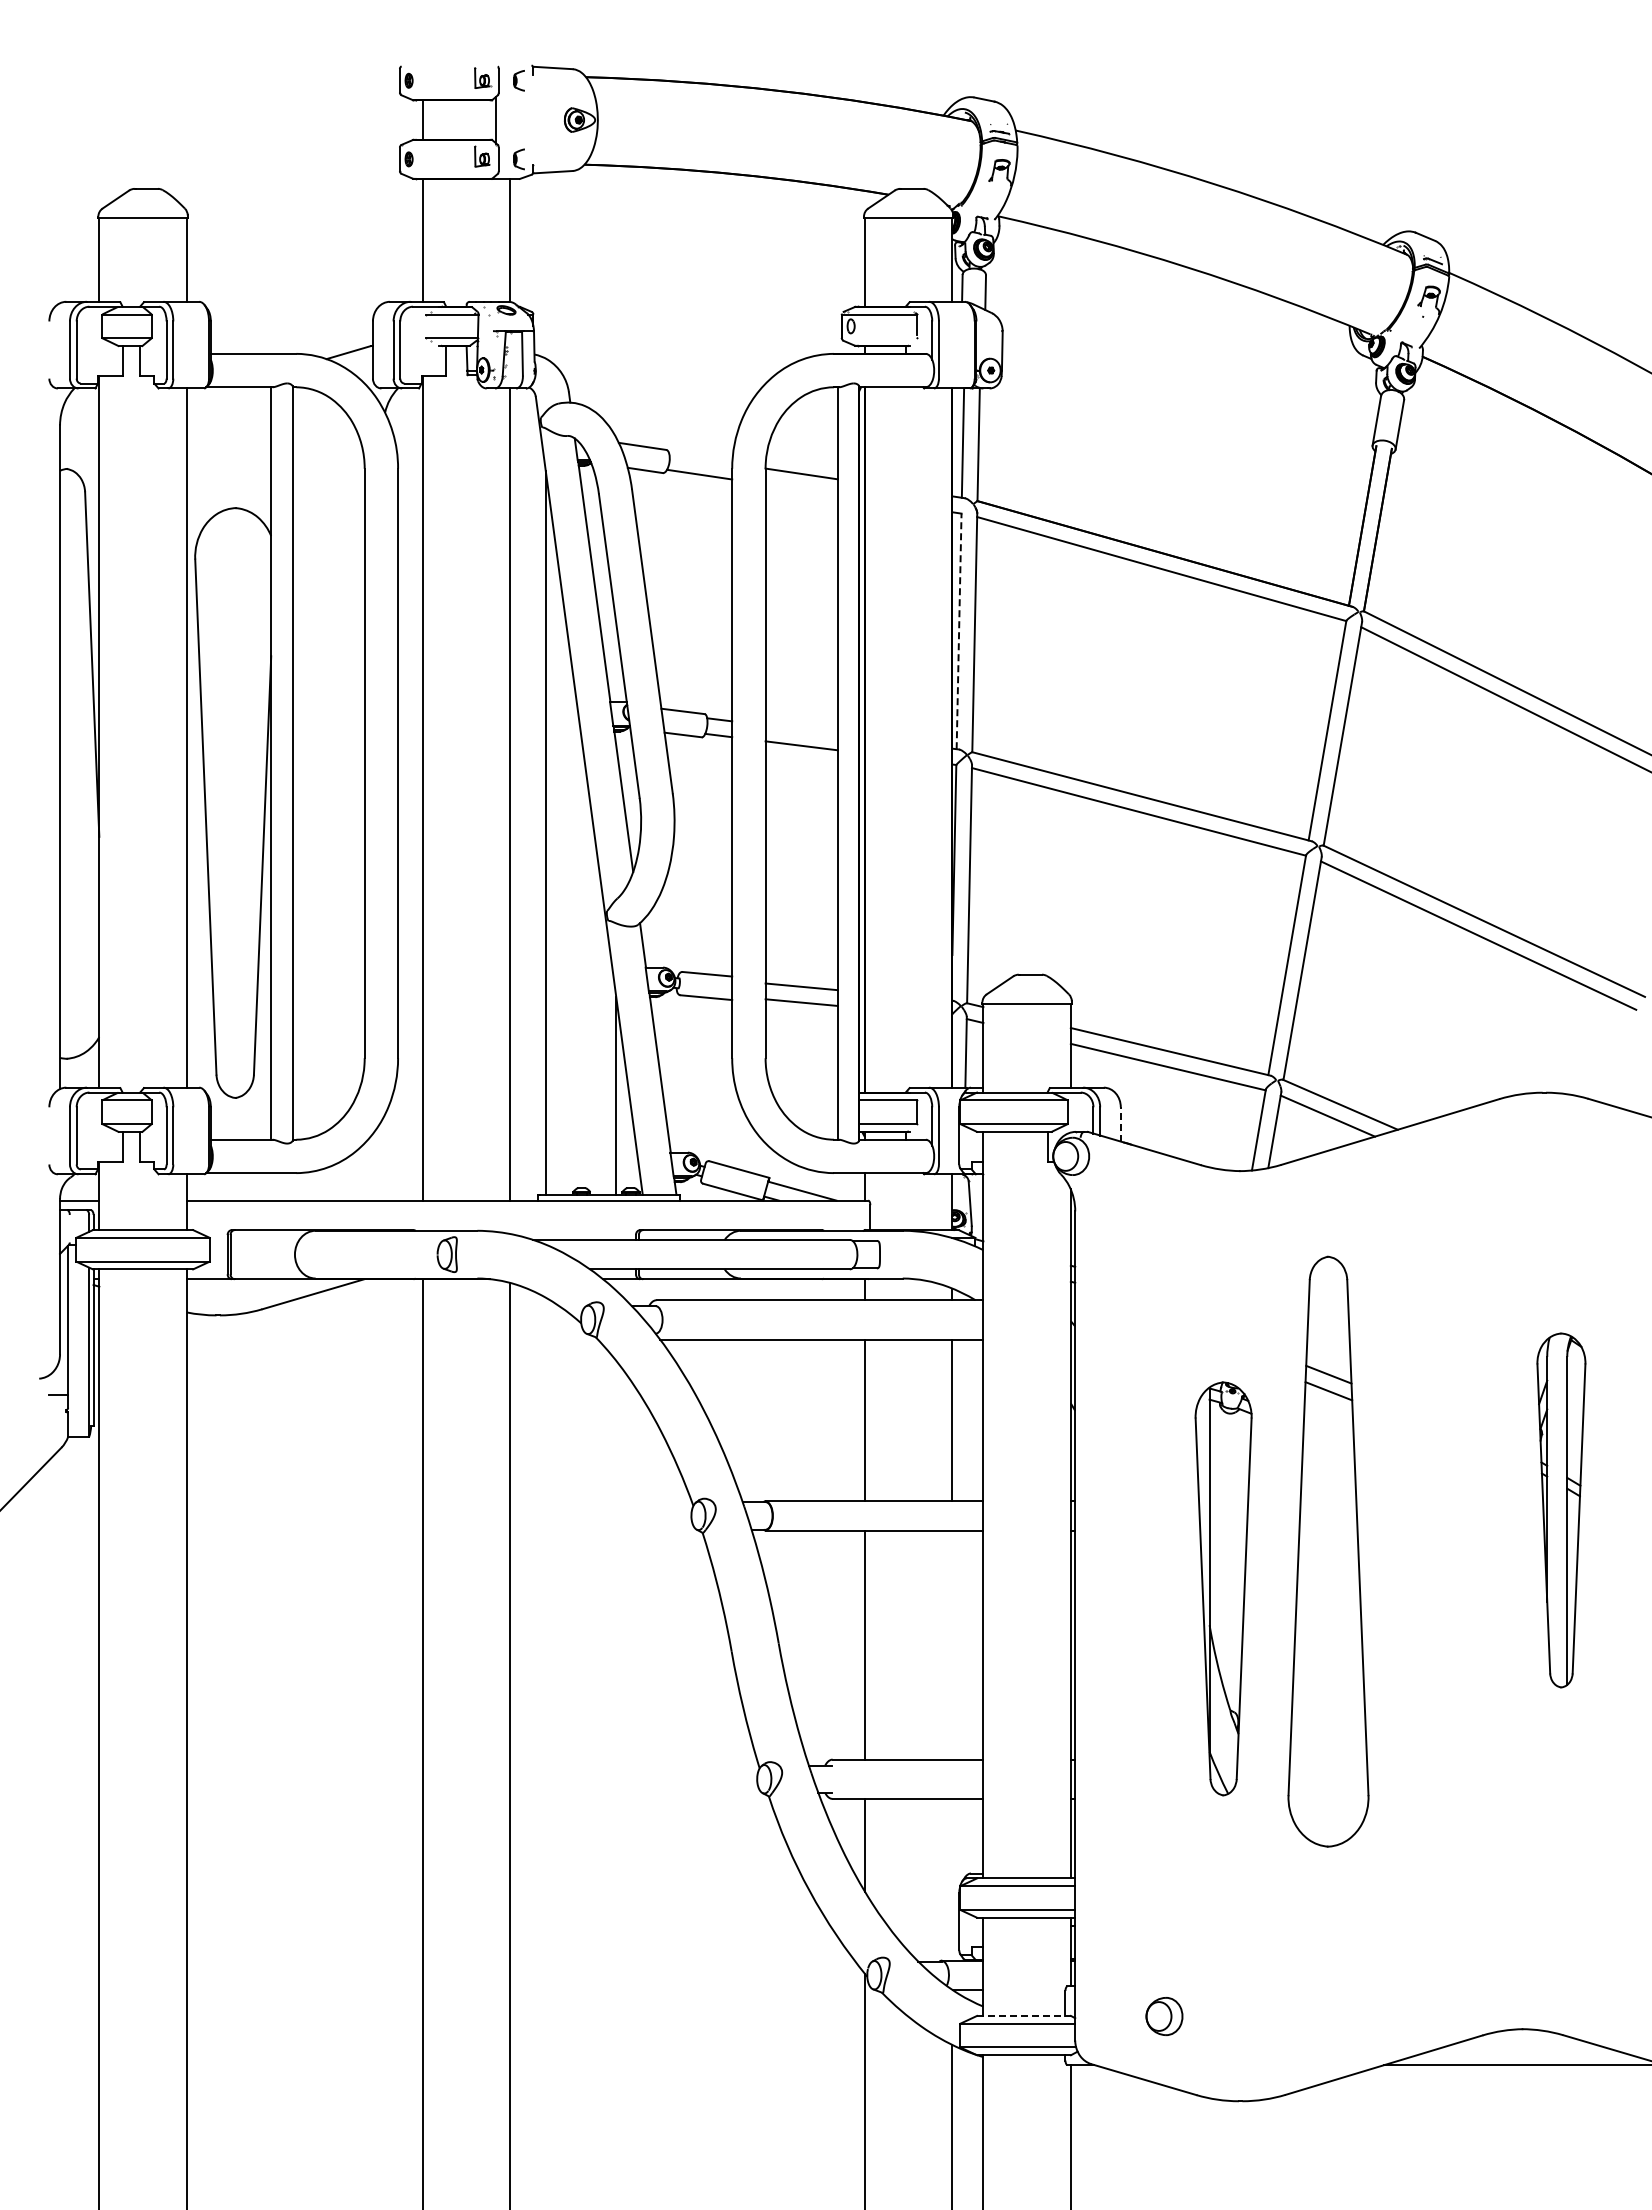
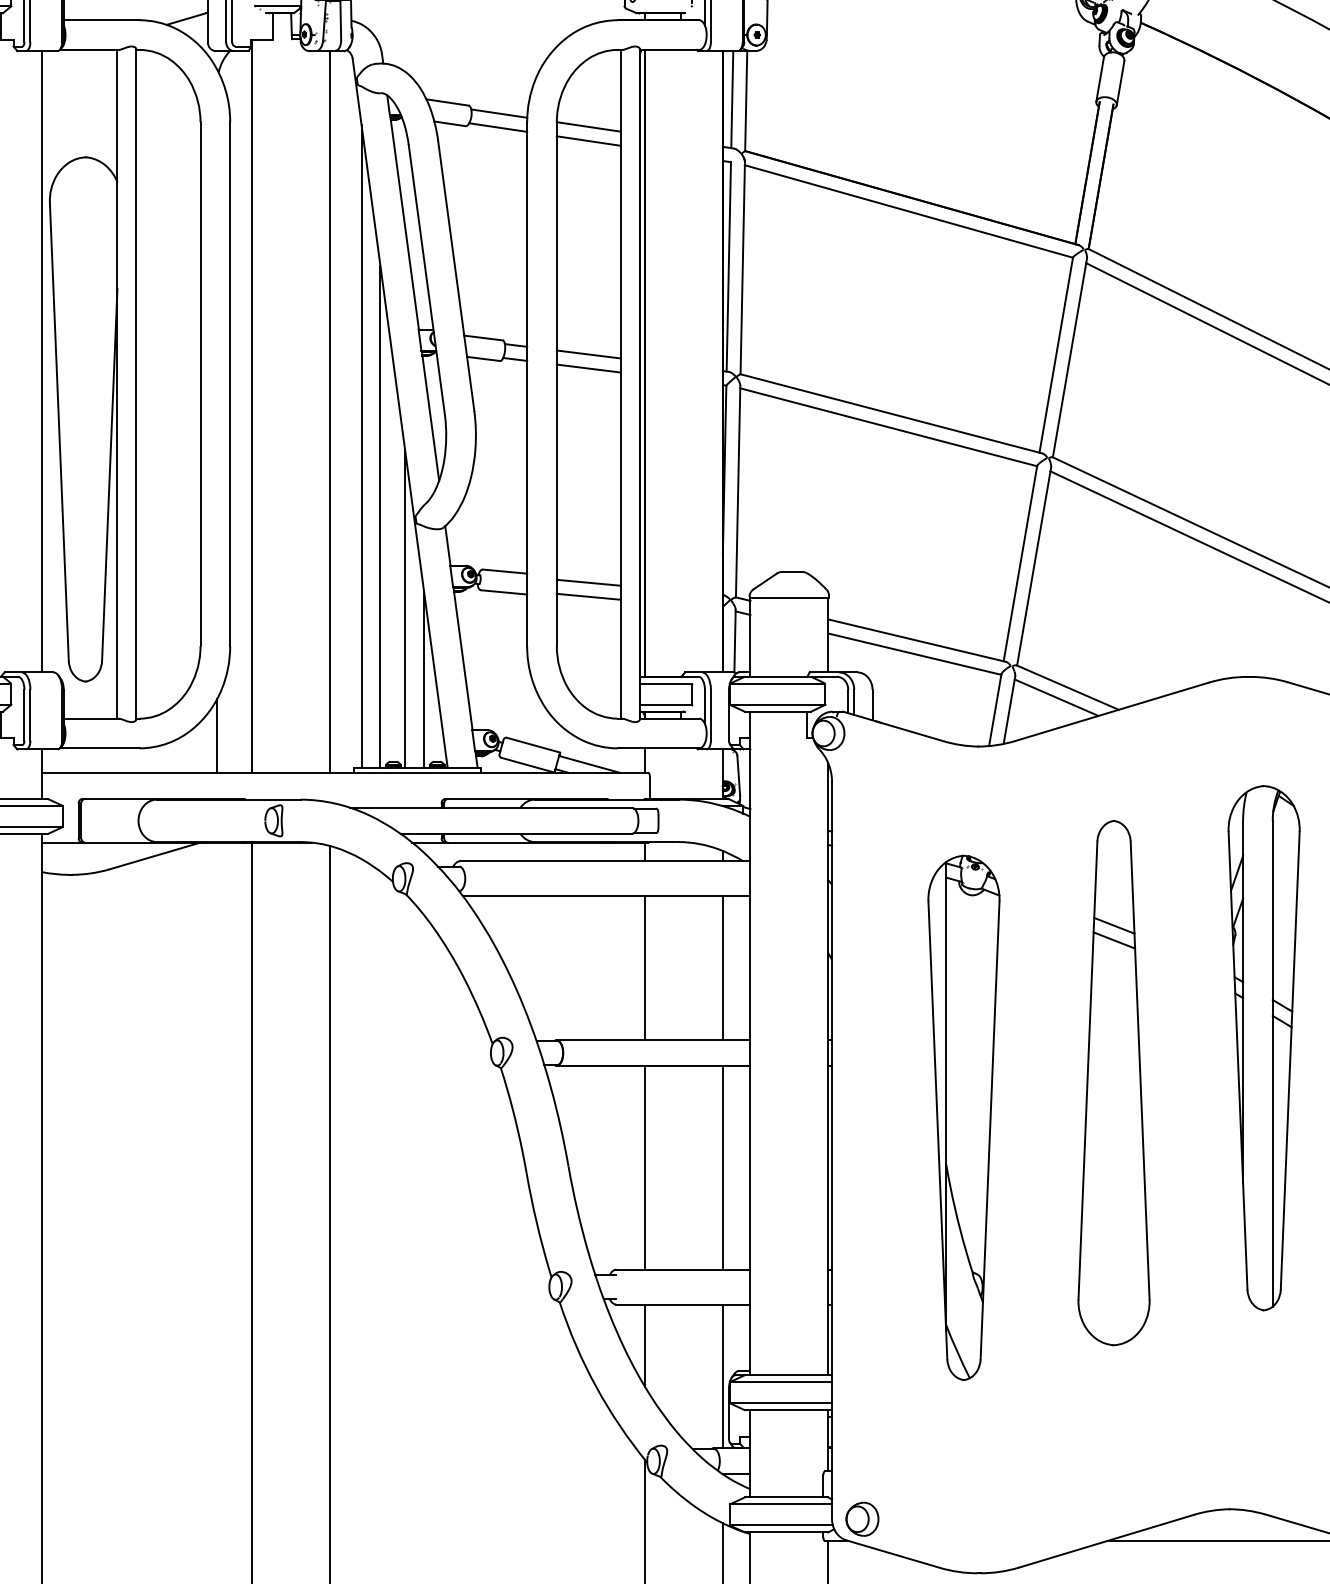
line: (700, 458) -> (498, 113), added
line: (801, 489) -> (588, 140), added
line: (959, 631) -> (729, 266), dashed -> solid
line: (801, 729) -> (588, 354), added
line: (567, 912) -> (380, 516), added
line: (594, 1015) -> (404, 608), added
line: (1120, 1123) -> (872, 704), dashed -> solid
line: (383, 1158) -> (217, 735), added
part: (1561, 1510) -> (1264, 1048), size x1.67
part: (1328, 1551) -> (1114, 1082), moved
part: (1223, 1588) -> (963, 1117), size x1.43
line: (952, 1644) -> (722, 1167), added
line: (952, 1879) -> (722, 1376), added
line: (1024, 2015) -> (786, 1497), dashed -> solid
part: (1164, 2016) -> (862, 1519), moved

